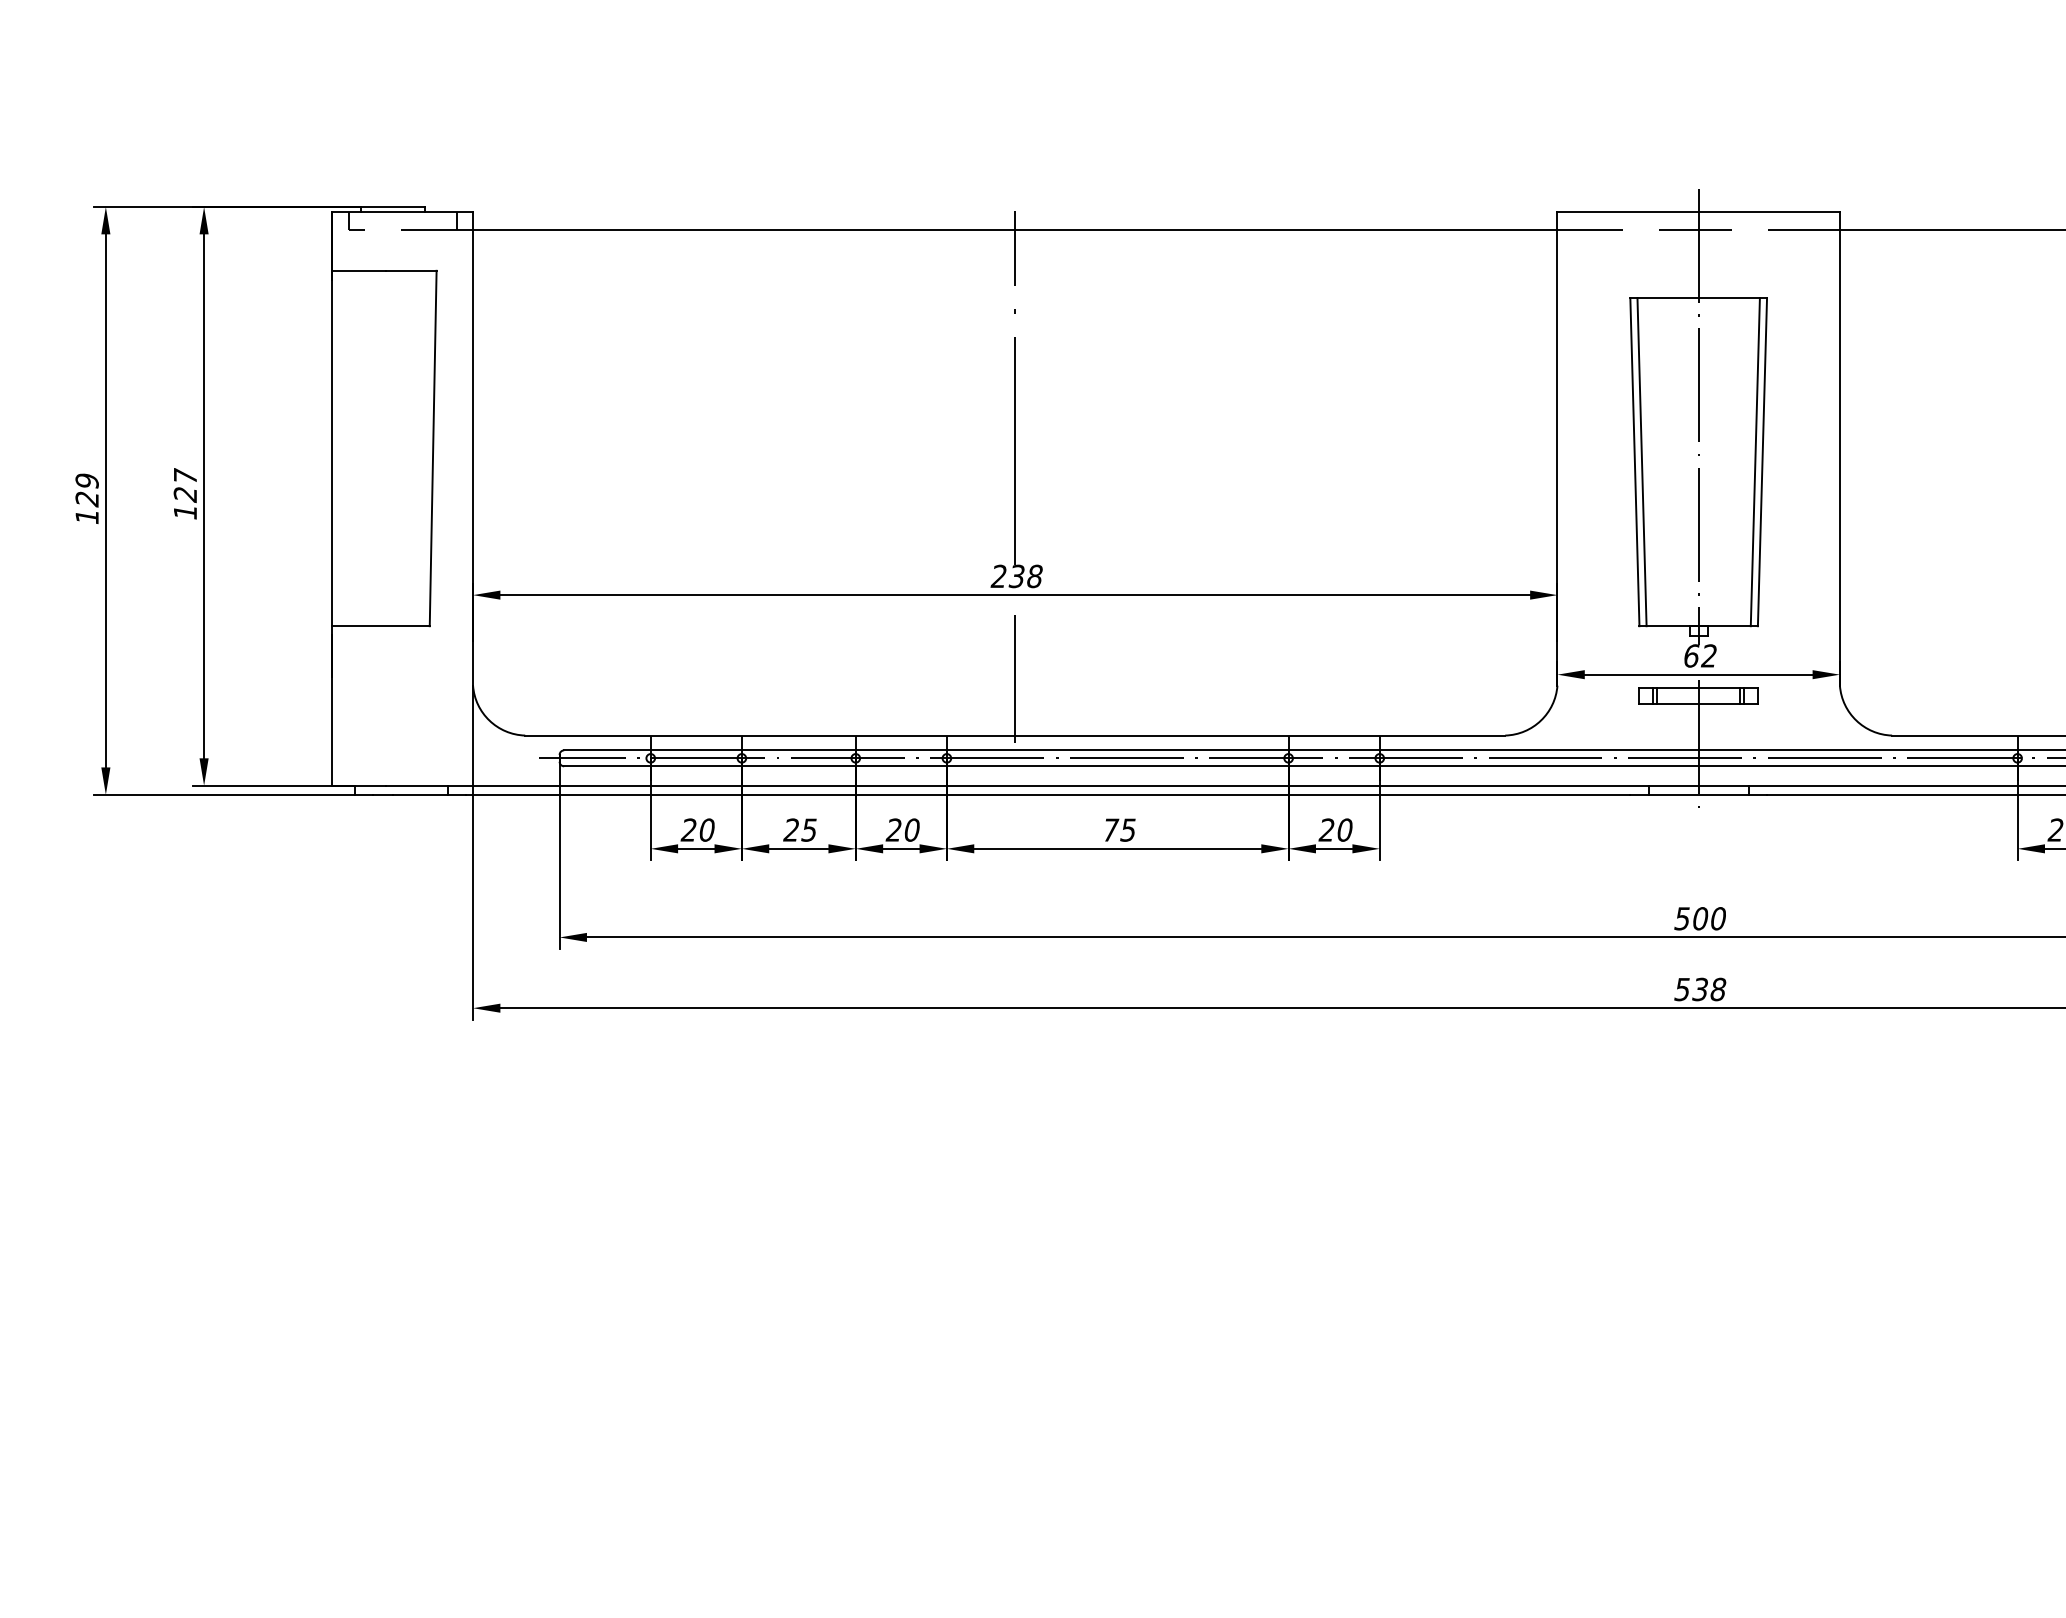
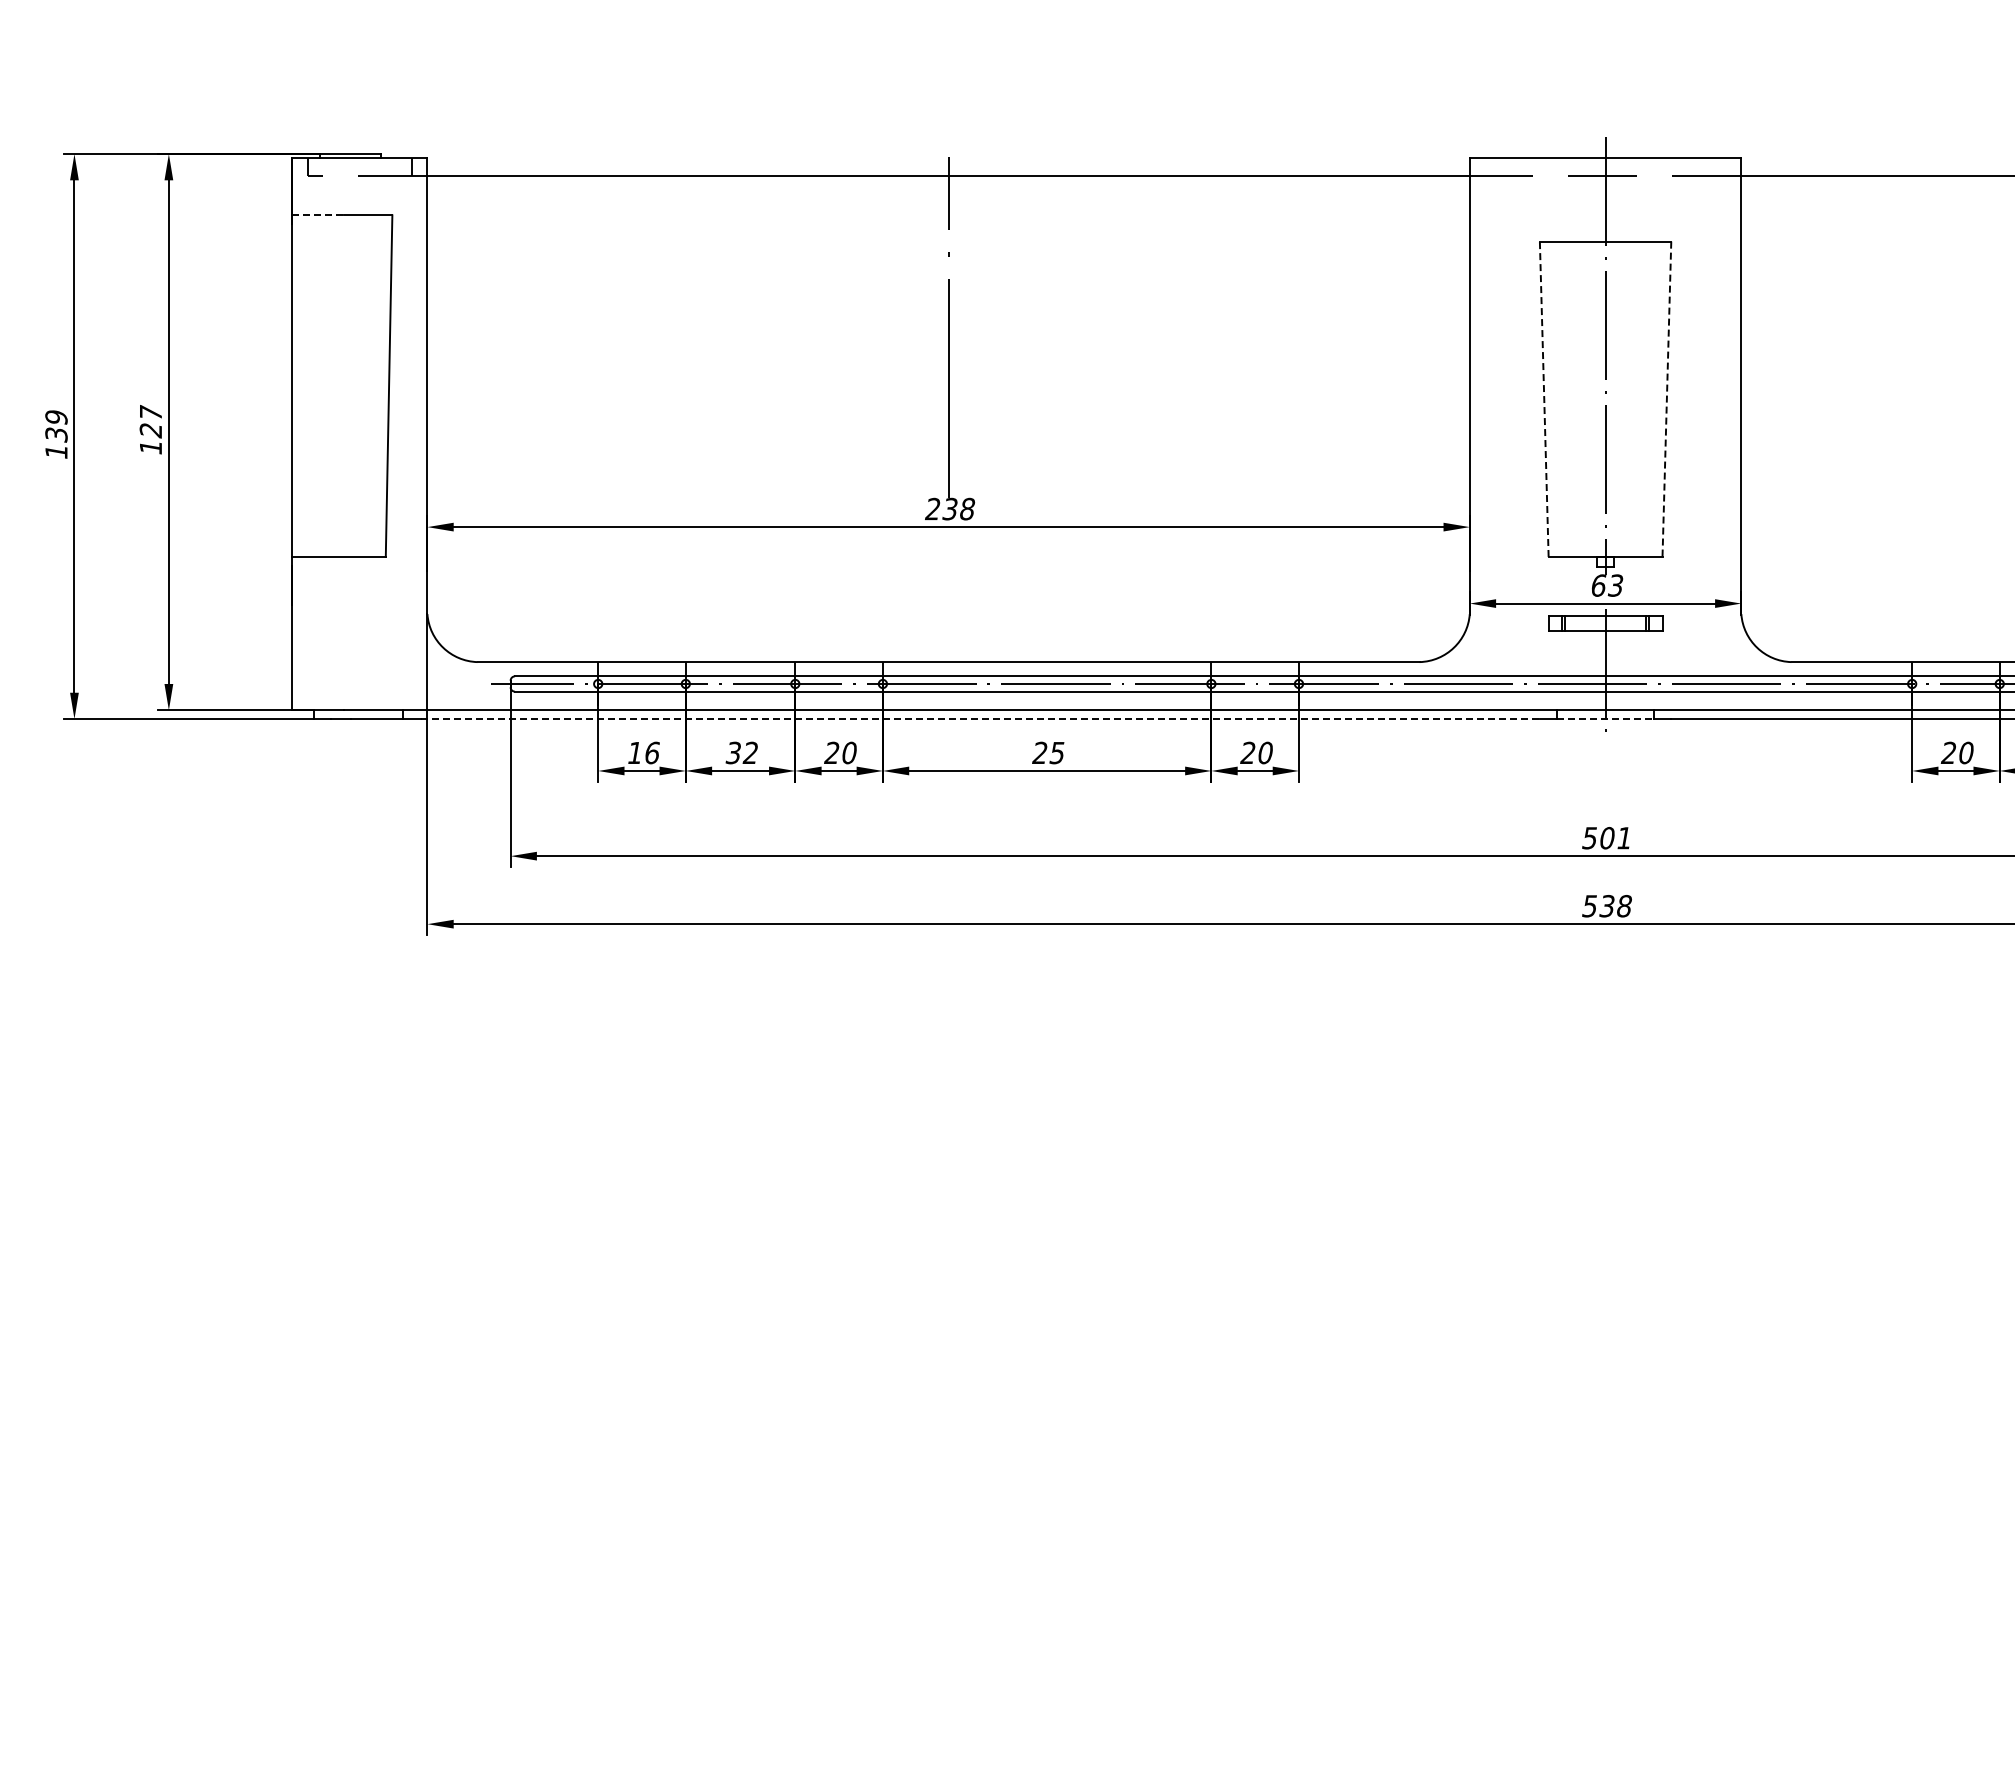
line: (359, 270) -> (318, 215), solid -> dashed
line: (1635, 462) -> (1544, 399), solid -> dashed
line: (1641, 462) -> (1550, 399), removed
line: (1754, 462) -> (1659, 399), removed
line: (1762, 462) -> (1666, 399), solid -> dashed
text: (87, 498) -> (56, 434), 129 -> 139
text: (1709, 655) -> (1615, 585), 62 -> 63
line: (1015, 677) -> (948, 606), removed
line: (1048, 795) -> (980, 719), solid -> dashed
line: (1699, 795) -> (1606, 719), solid -> dashed
text: (697, 829) -> (643, 752), 20 -> 16
text: (799, 829) -> (741, 752), 25 -> 32
text: (1110, 829) -> (1040, 752), 75 -> 25
text: (1718, 918) -> (1624, 837), 500 -> 501

